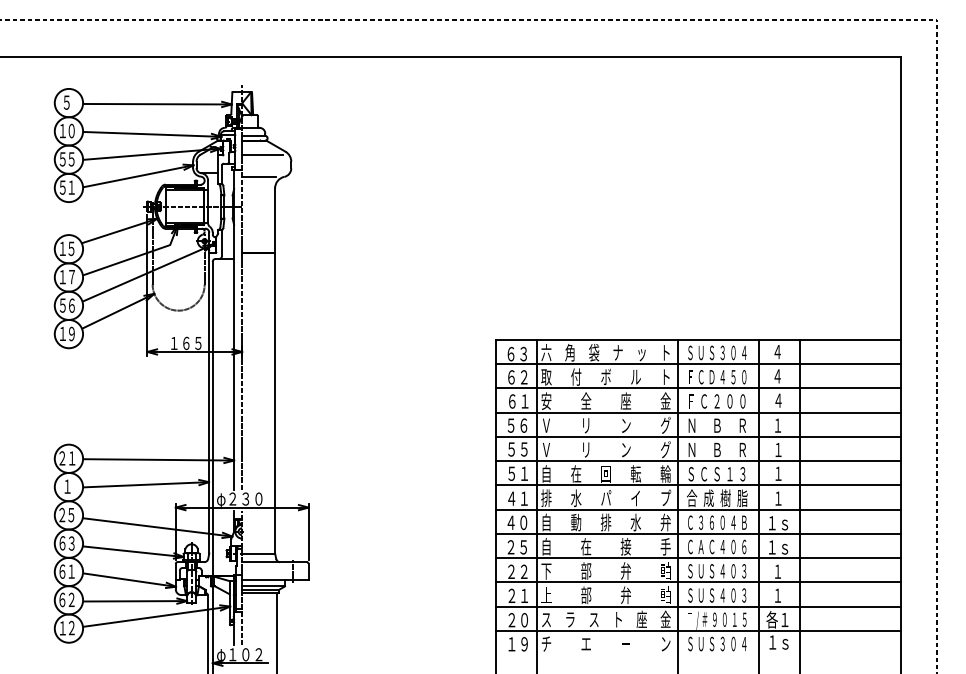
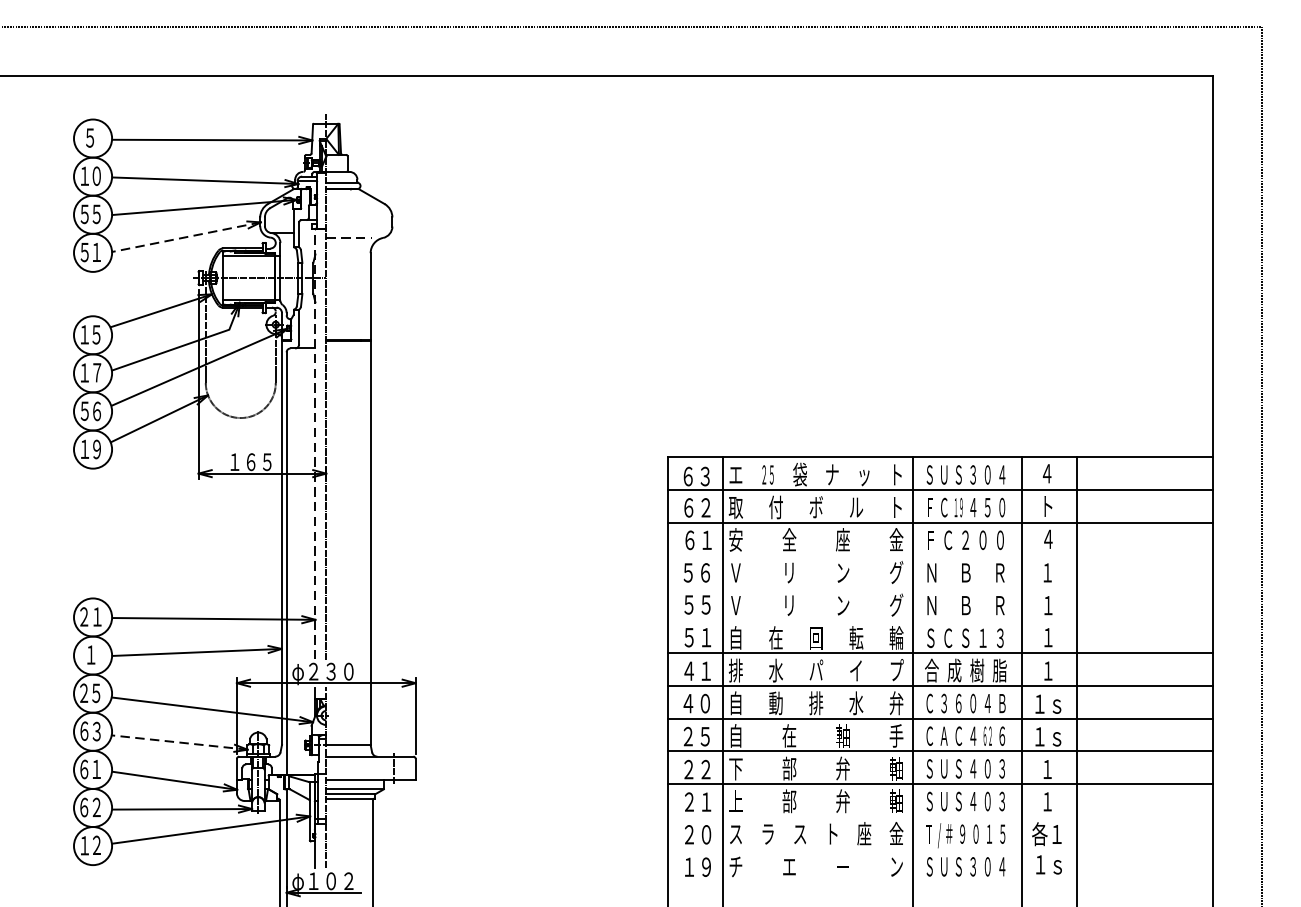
line: (262, 155) -> (353, 209), removed
line: (138, 176) -> (186, 237), solid -> dashed
line: (259, 176) -> (349, 237), solid -> dashed
line: (234, 330) -> (315, 444), solid -> dashed
text: (546, 352) -> (735, 474), 六 -> エ
text: (569, 352) -> (766, 474), 角 -> ２５
text: (777, 375) -> (1046, 505), ４ -> ト
text: (711, 377) -> (958, 508), Ｄ -> １９
line: (698, 412) -> (940, 555), removed
line: (698, 436) -> (940, 587), removed
line: (698, 461) -> (940, 621), removed
text: (625, 546) -> (842, 735), 接 -> 軸
text: (733, 546) -> (987, 735), ０ -> ６２
line: (133, 551) -> (179, 742), solid -> dashed
line: (698, 606) -> (940, 816), removed
line: (698, 630) -> (940, 848), removed

